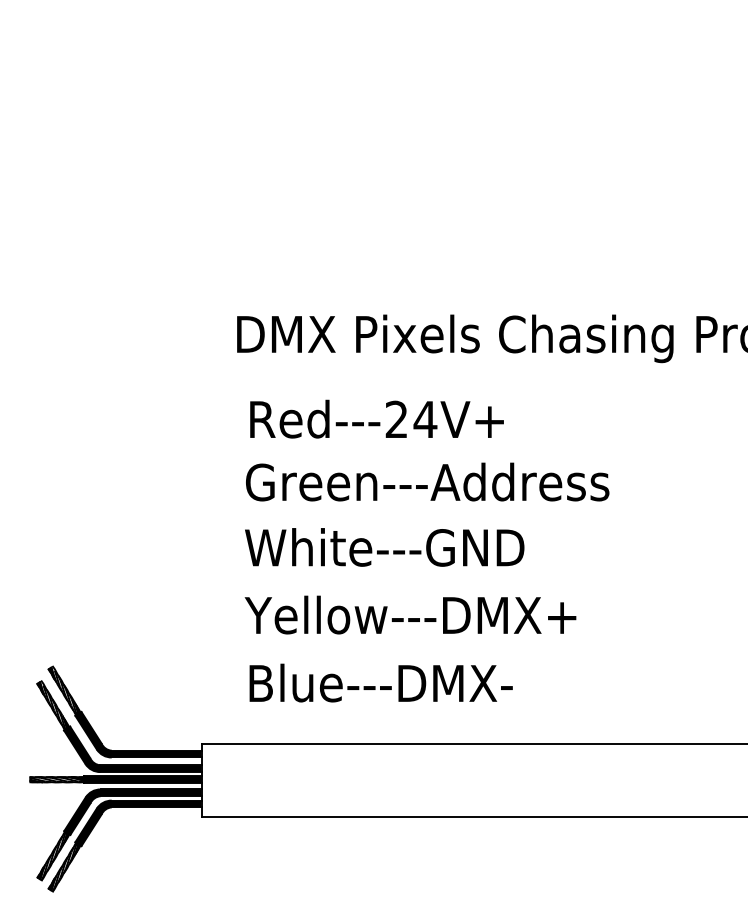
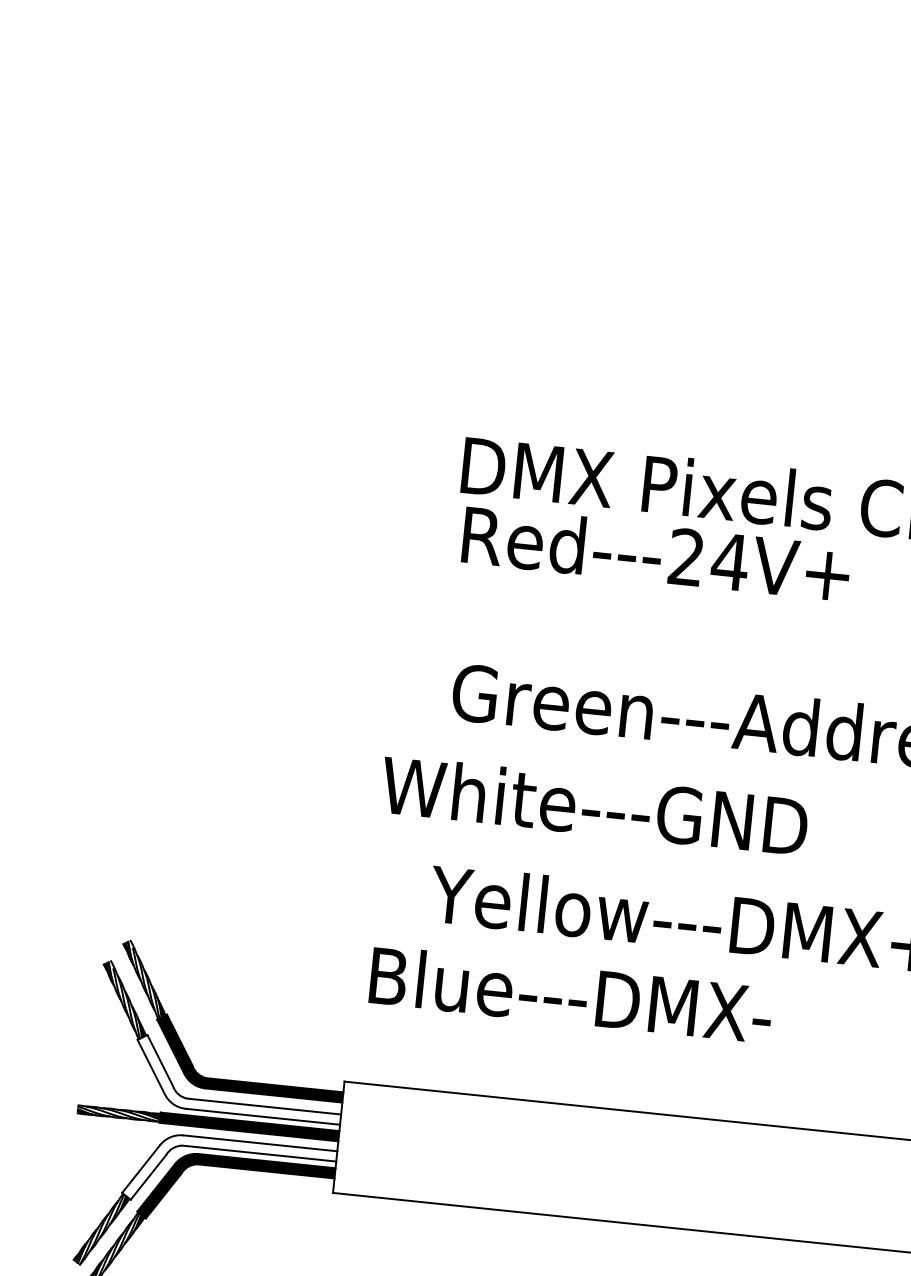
text: (376, 418) -> (655, 552), moved
text: (384, 547) -> (594, 805), moved
text: (380, 682) -> (570, 994), moved
fill: (132, 745) -> (239, 1073), removed
fill: (132, 816) -> (228, 1181), removed

